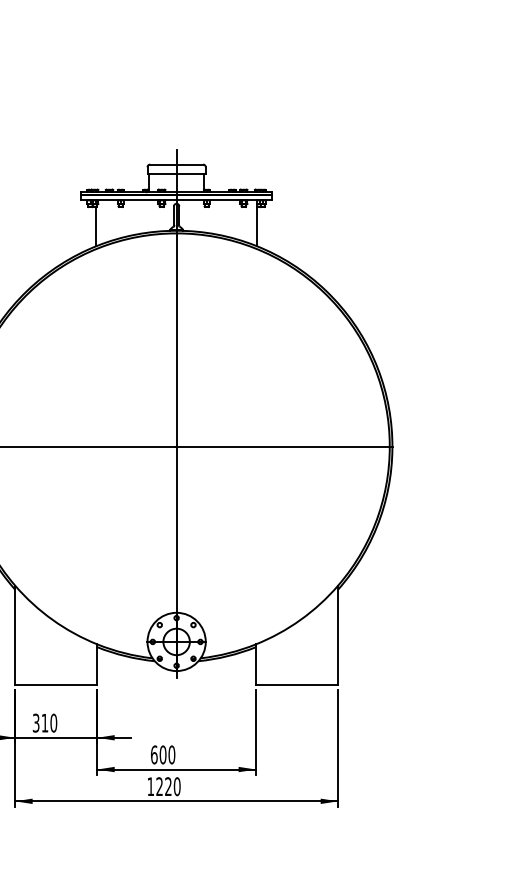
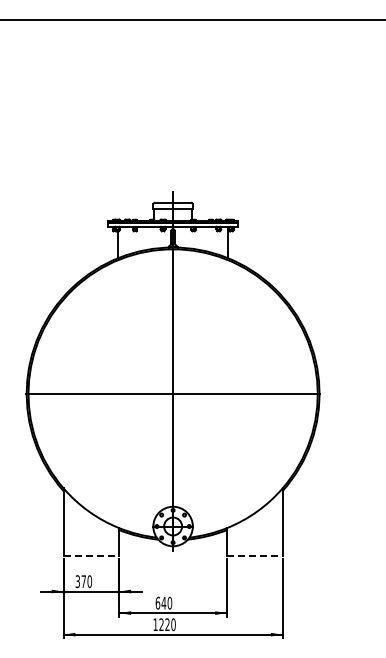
line: (56, 684) -> (91, 555), solid -> dashed
line: (296, 684) -> (254, 555), solid -> dashed
text: (44, 722) -> (83, 581), 310 -> 370
text: (162, 753) -> (163, 602), 600 -> 640

